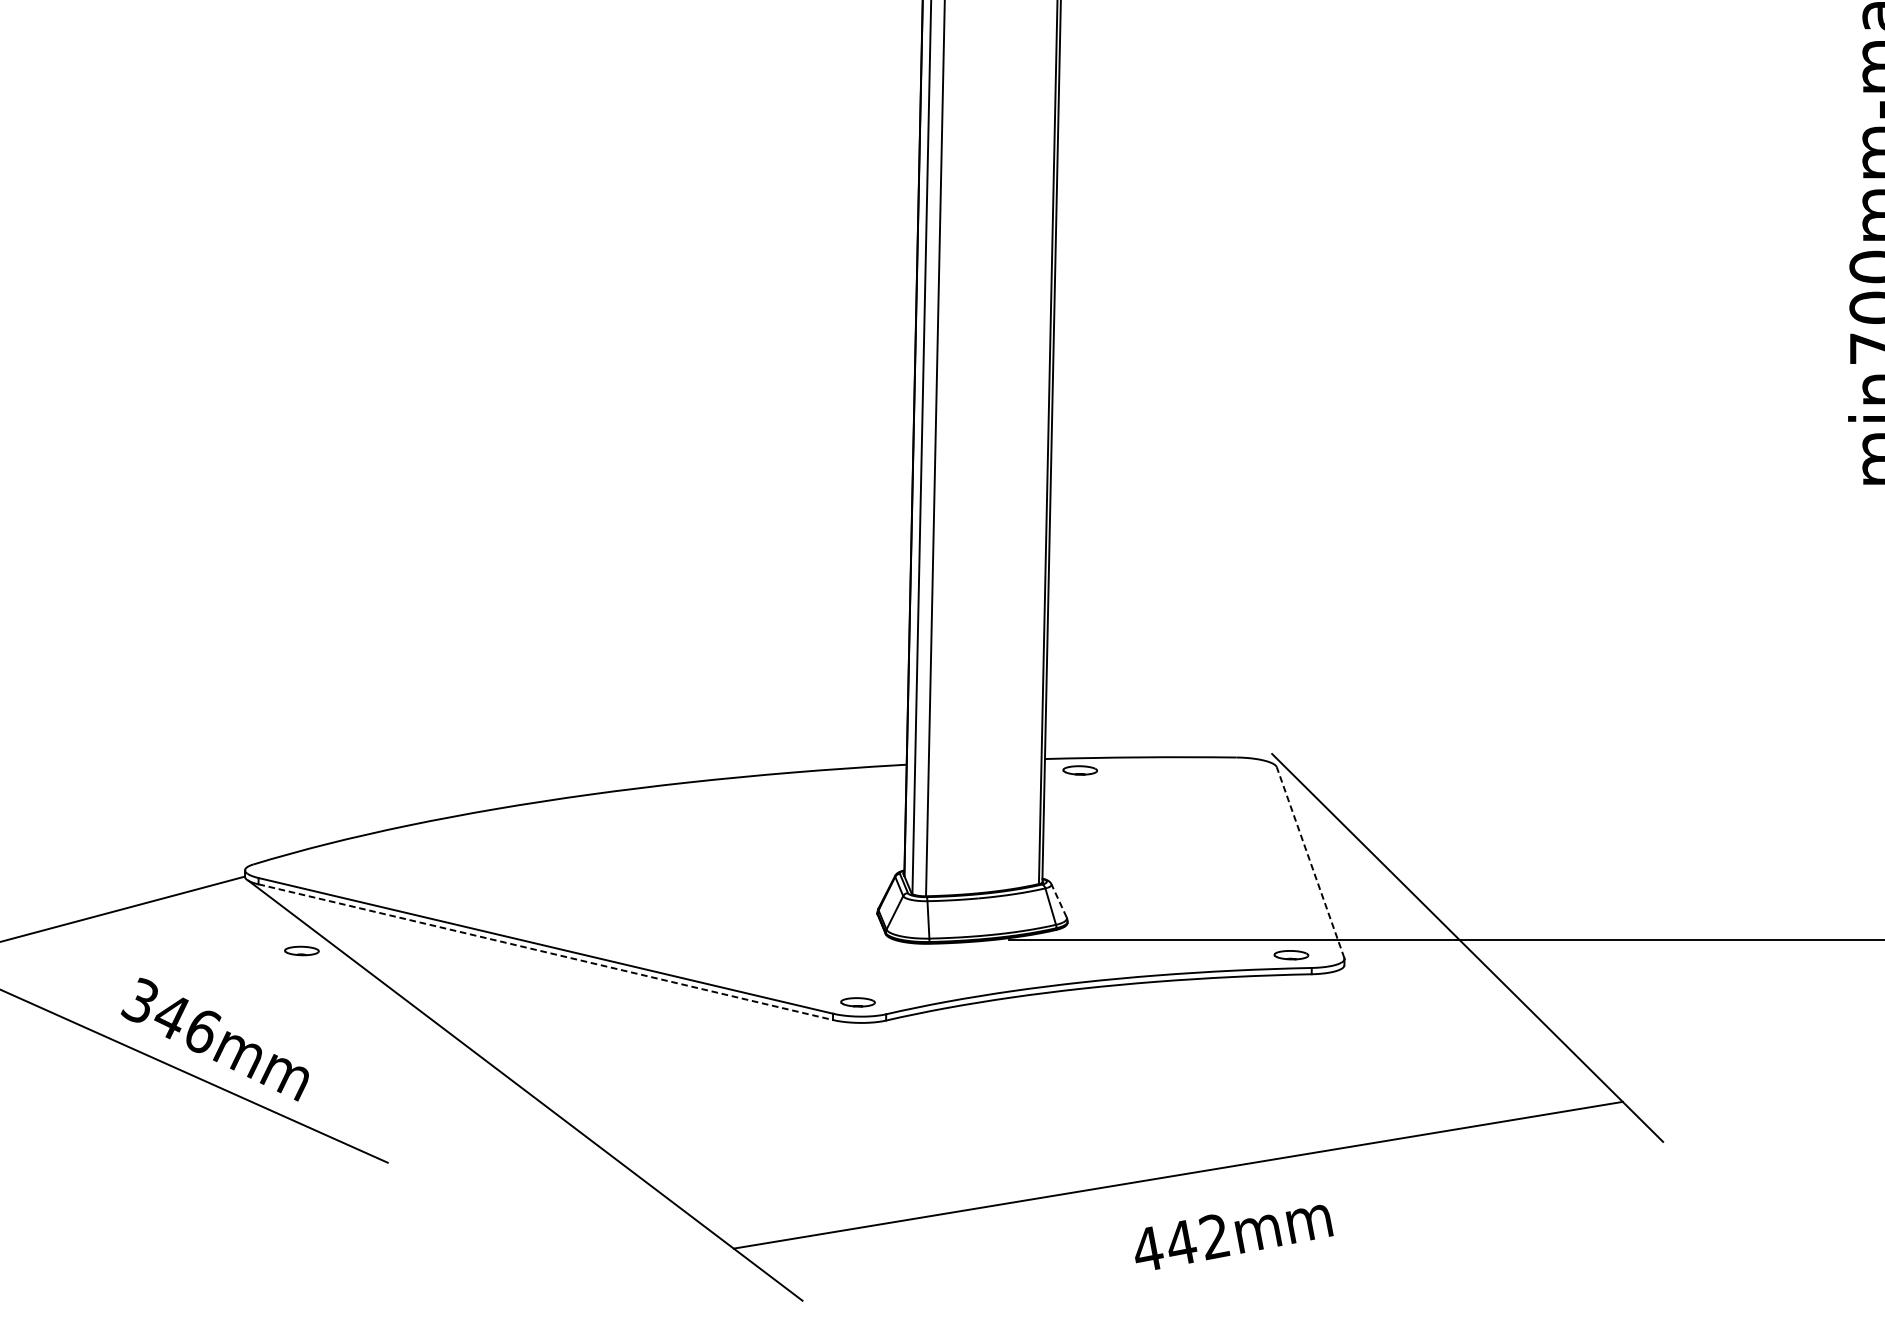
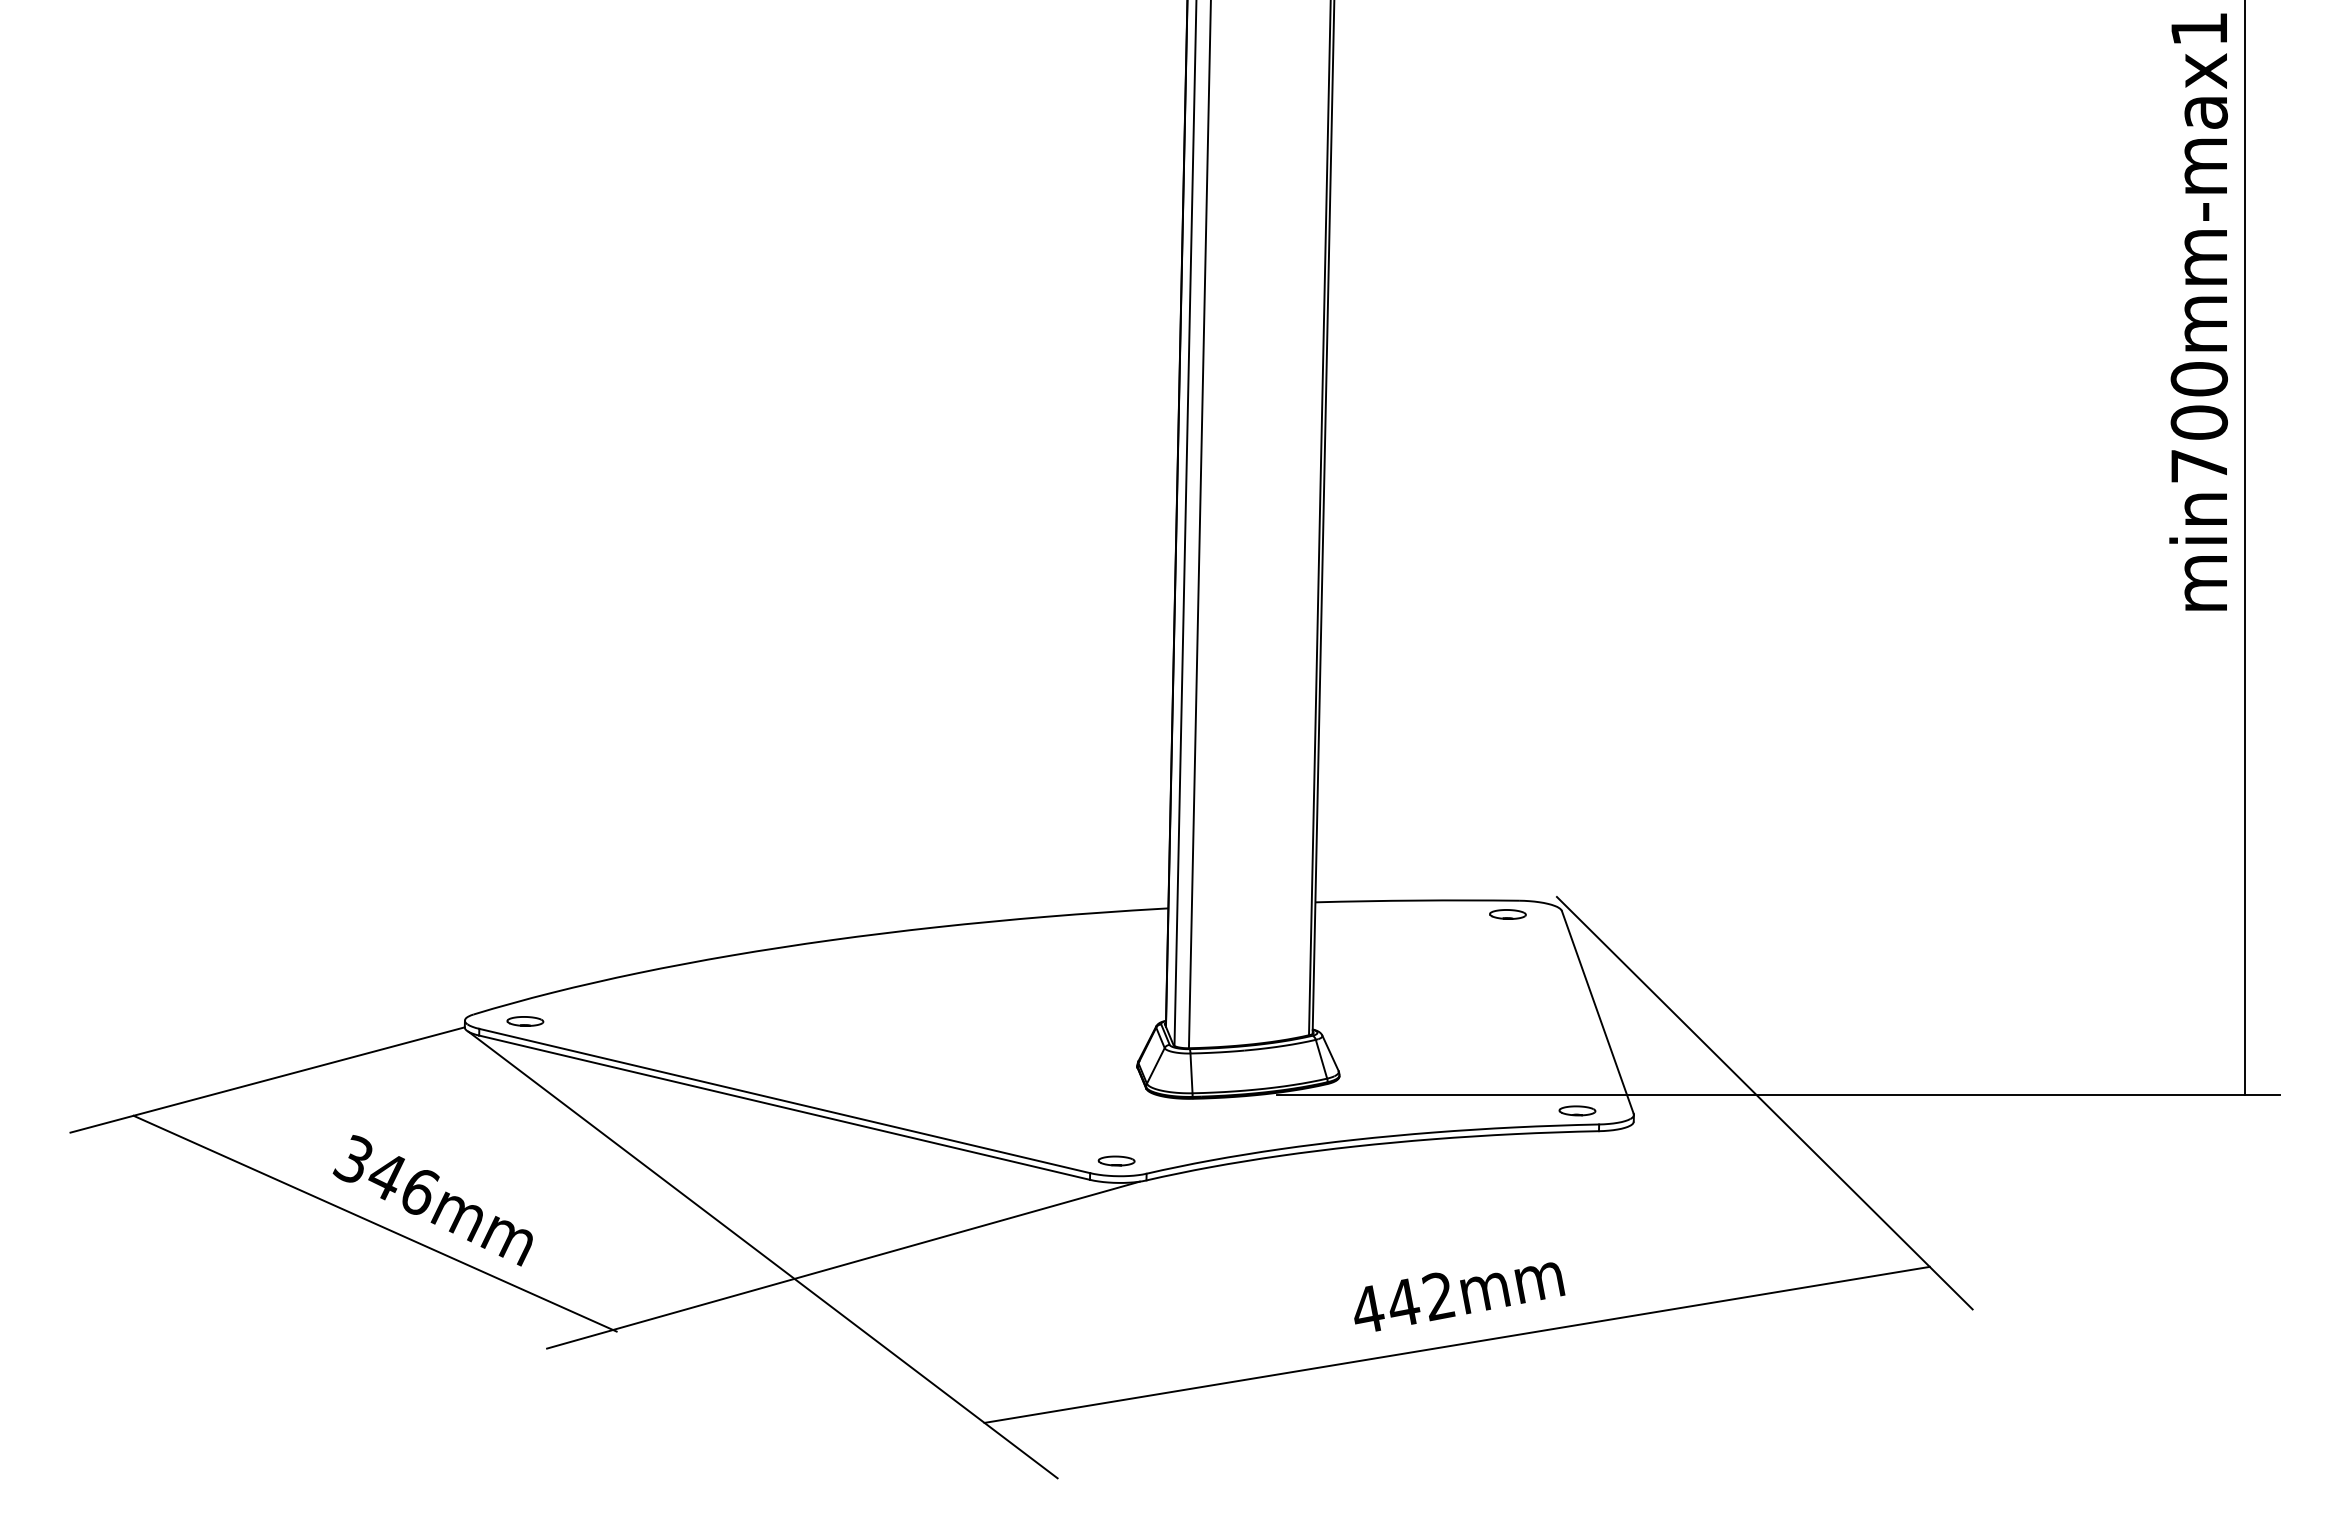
part: (1079, 770) -> (1507, 914), moved
line: (1310, 862) -> (1597, 1012), dashed -> solid
line: (1059, 900) -> (1330, 1052), dashed -> solid
part: (302, 951) -> (525, 1021), moved
line: (545, 951) -> (784, 1107), dashed -> solid
line: (601, 1099) -> (843, 1264), added
text: (1234, 1236) -> (1459, 1296), moved

